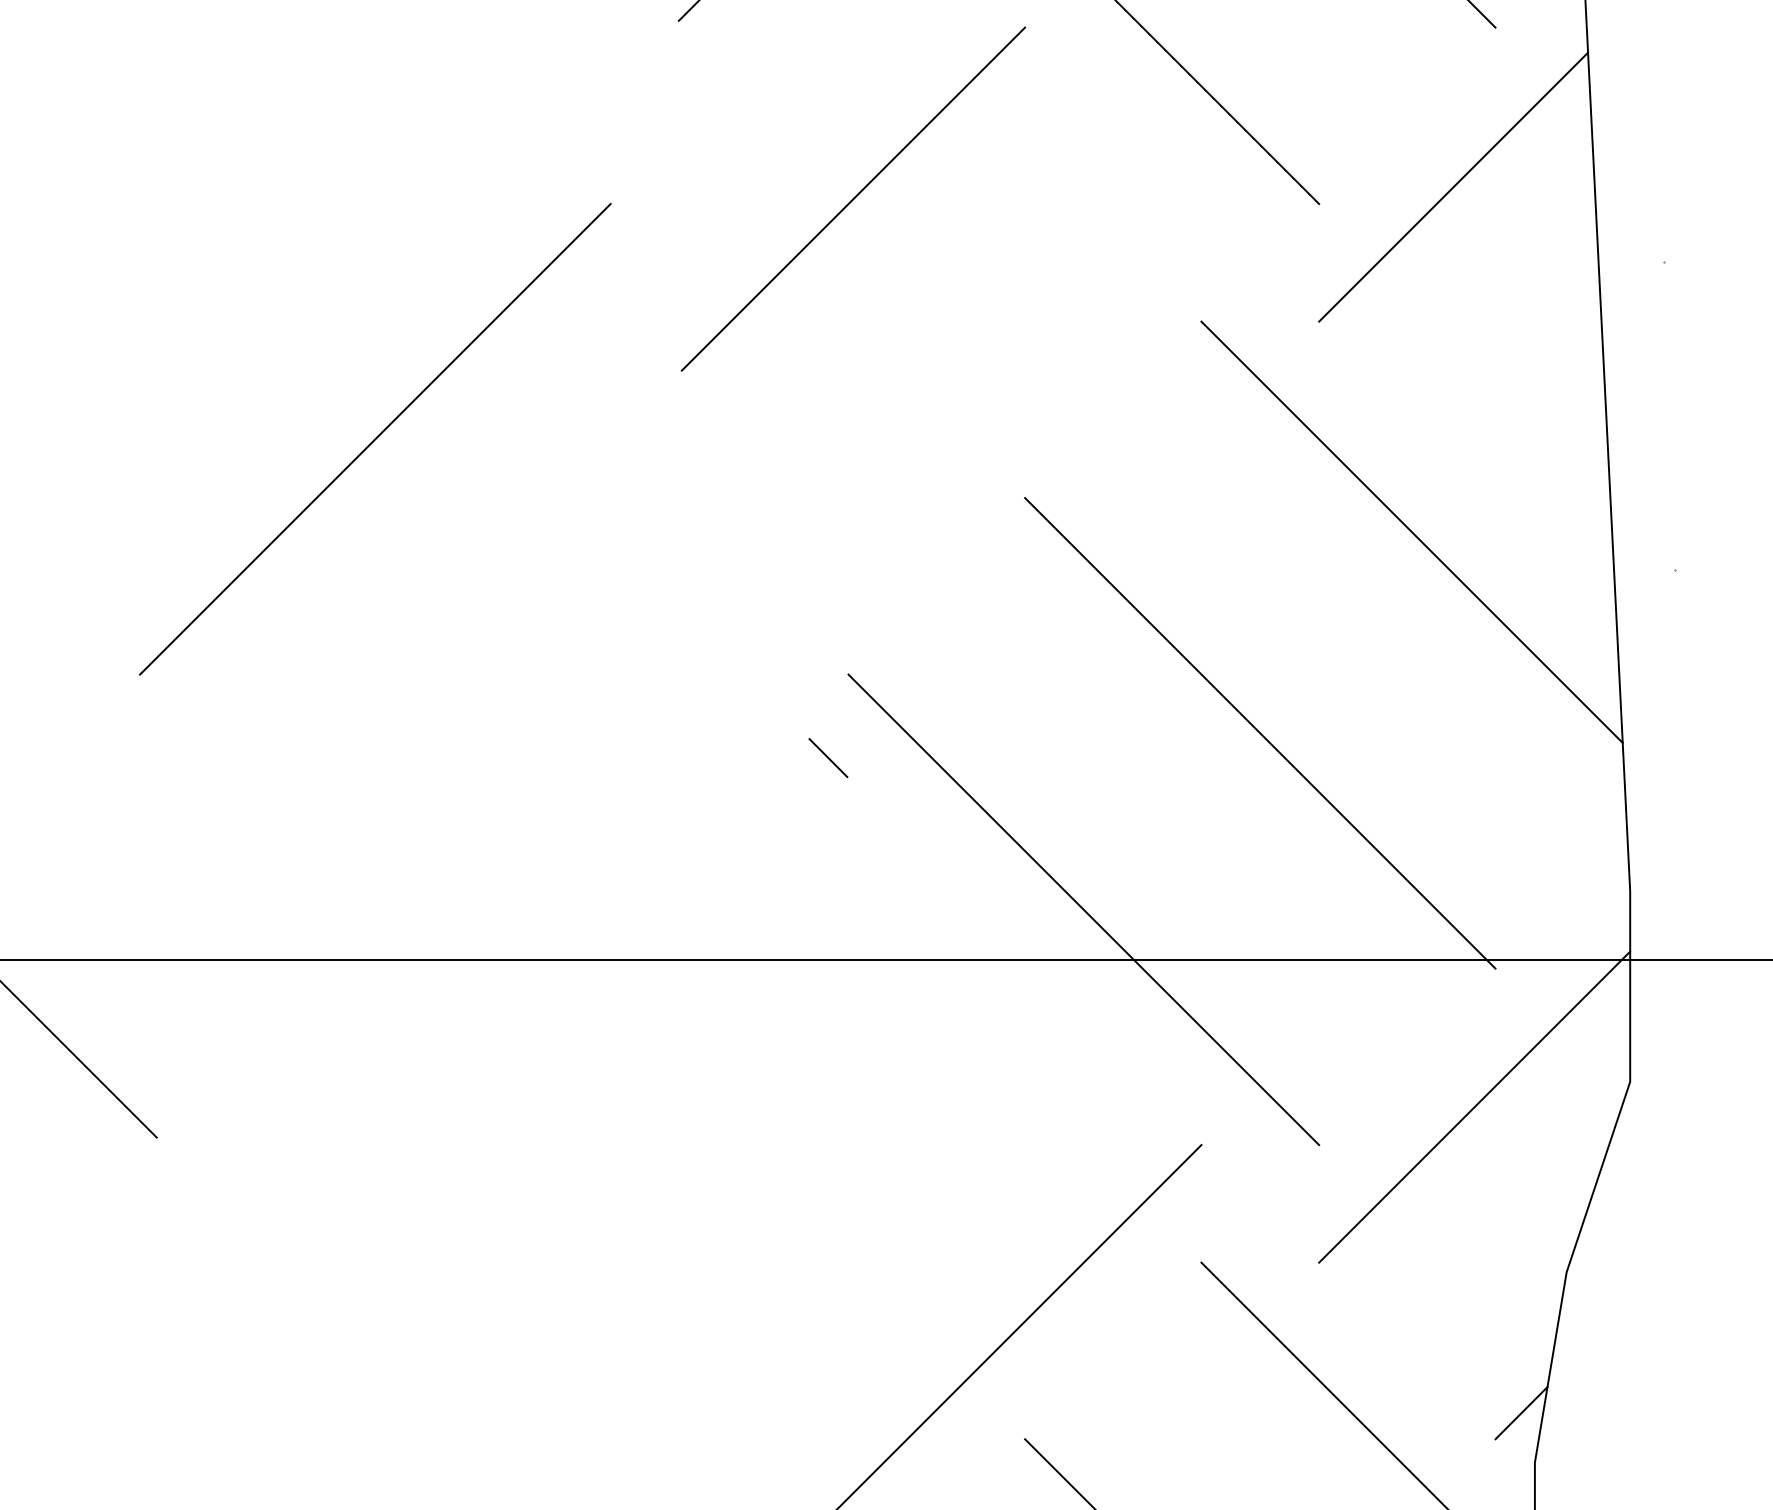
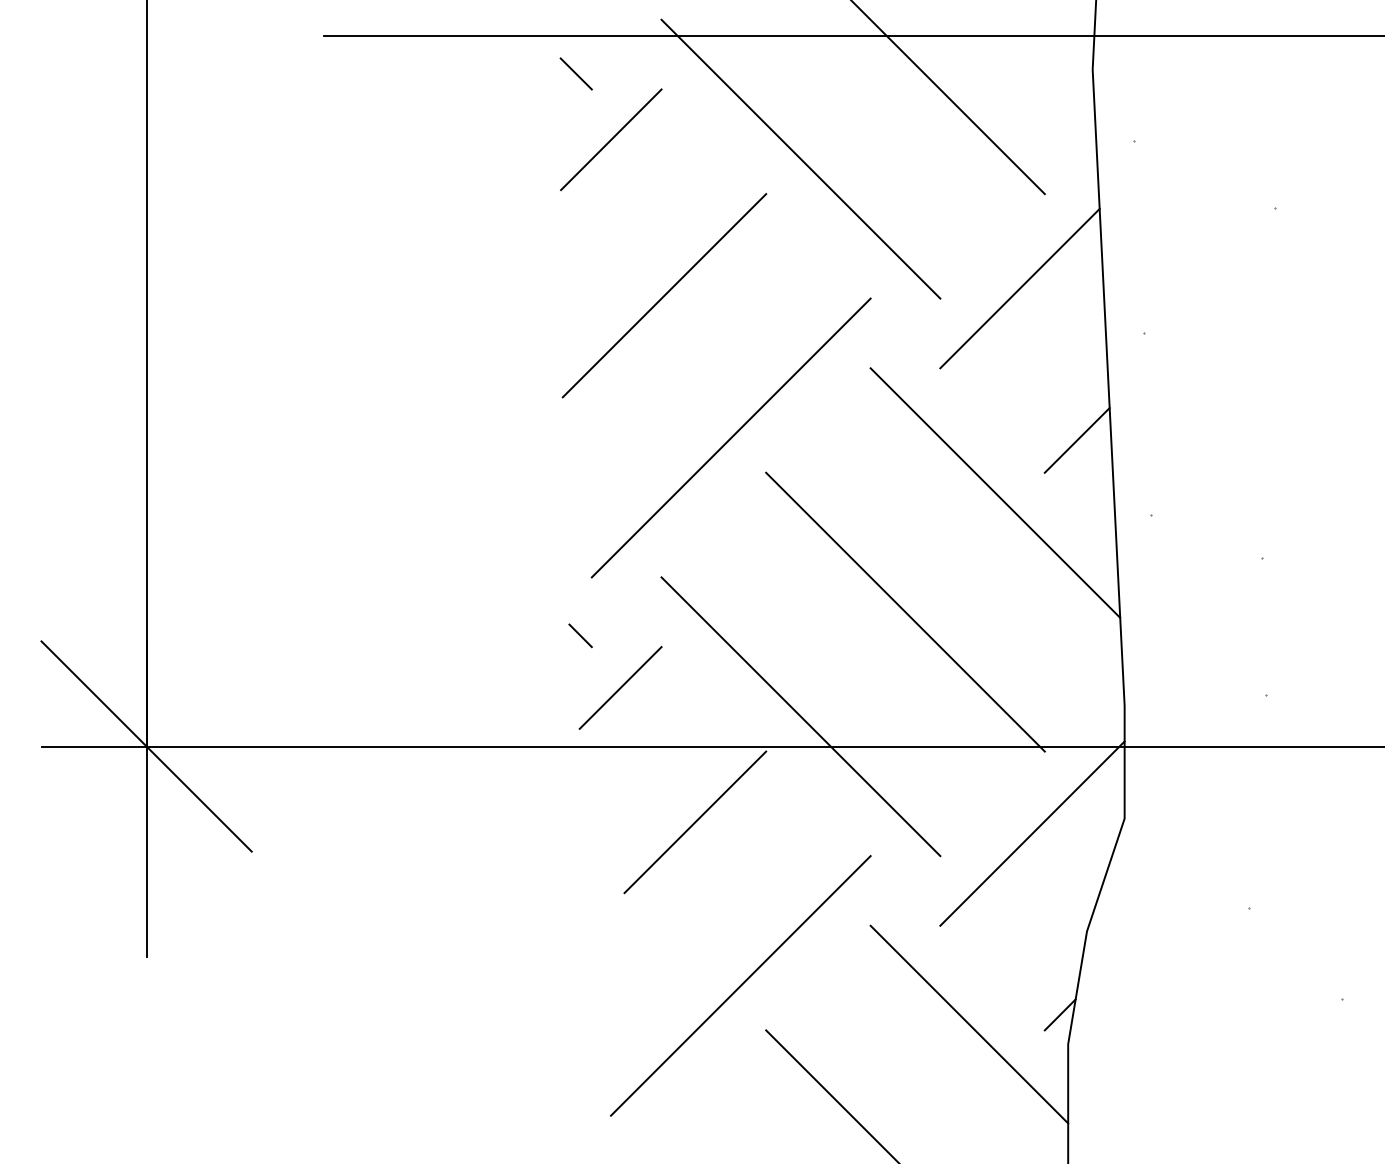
line: (374, 438) -> (730, 437), moved
line: (1548, 443) -> (1076, 440), added
line: (828, 757) -> (580, 635), moved
line: (779, 860) -> (620, 687), added
line: (905, 1088) -> (695, 822), added

